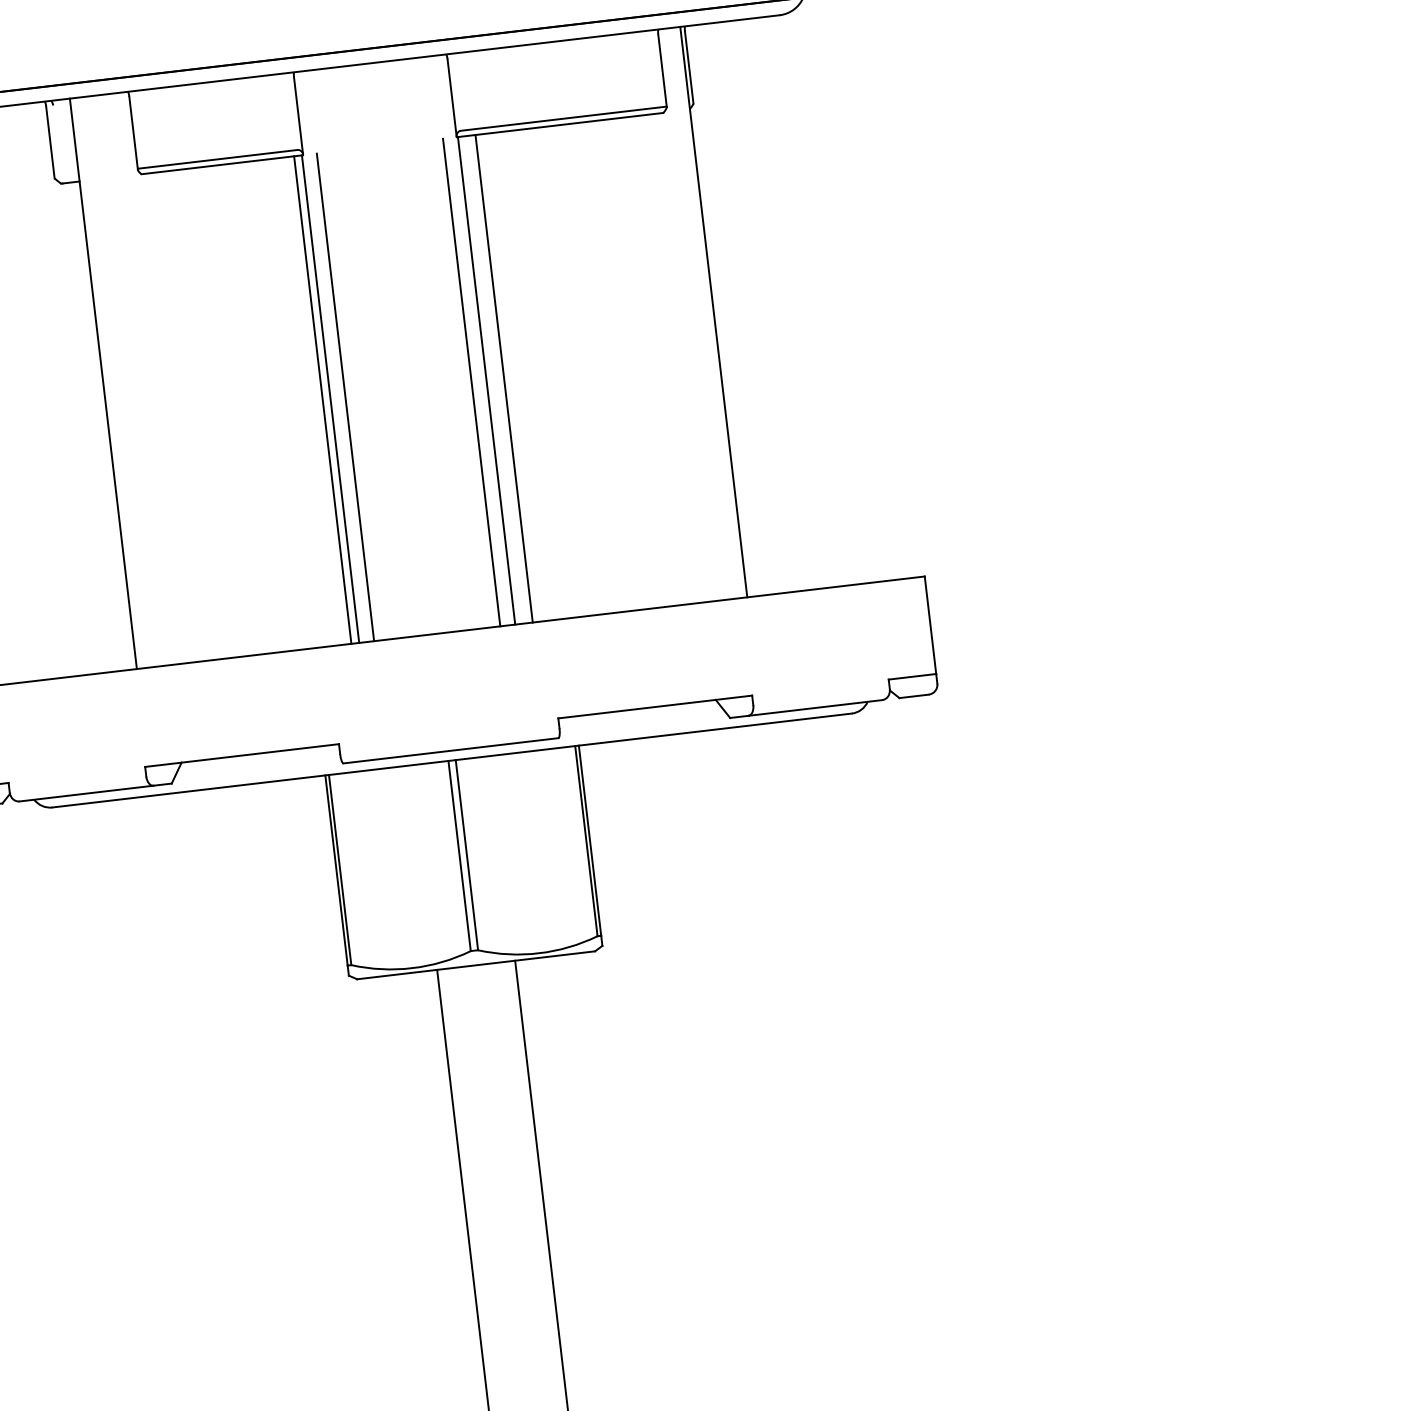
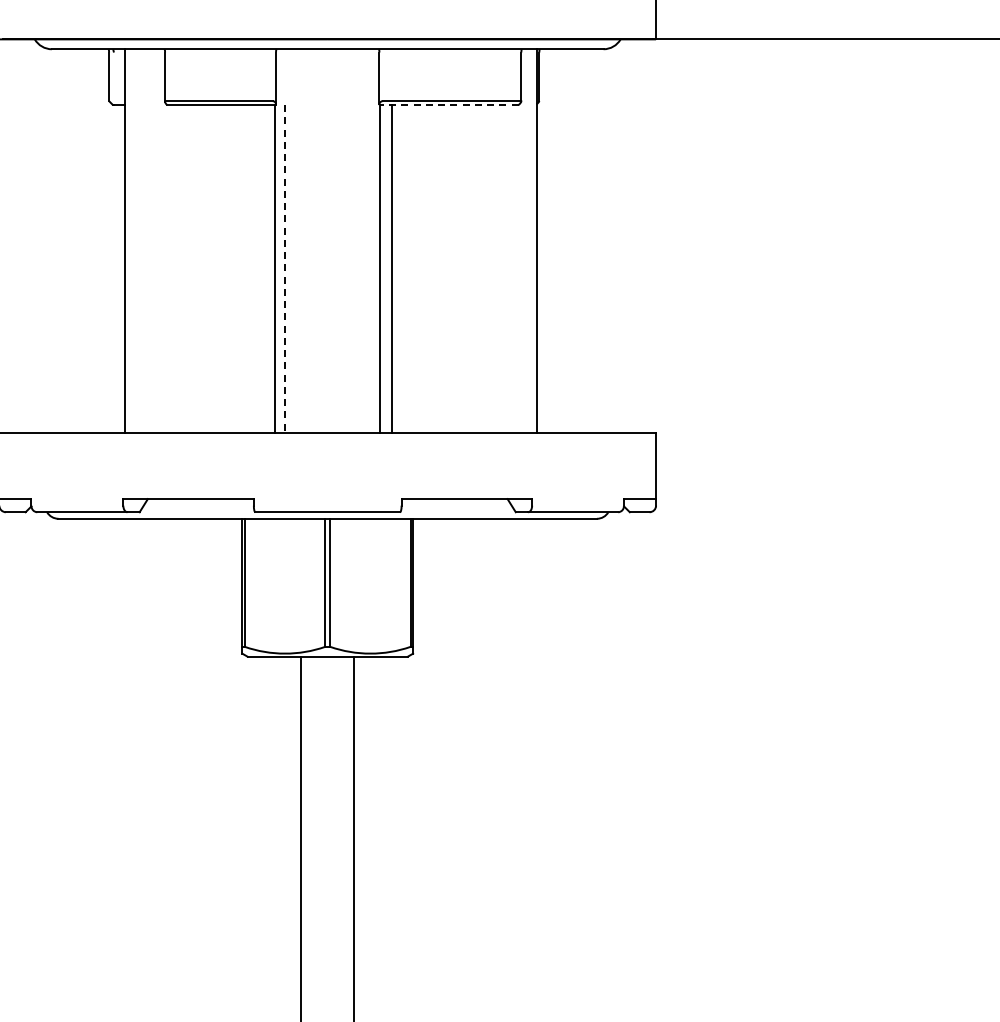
line: (560, 125) -> (449, 105), solid -> dashed
line: (472, 382) -> (370, 269), removed
line: (345, 397) -> (285, 269), solid -> dashed
line: (322, 400) -> (269, 269), removed

